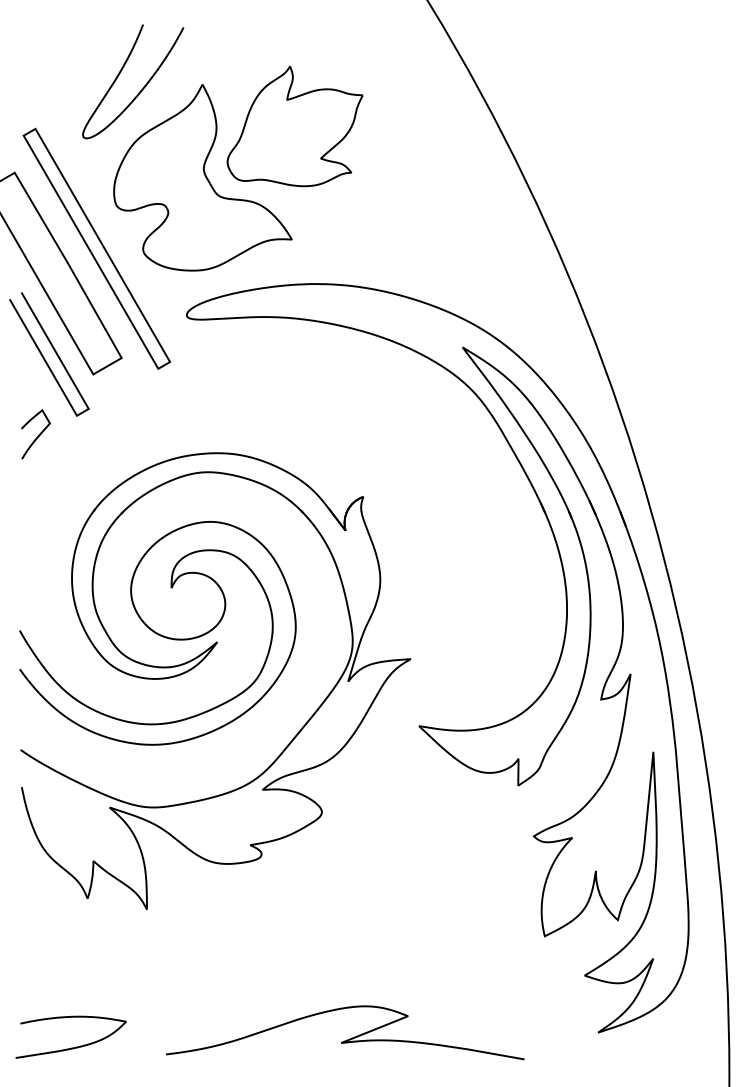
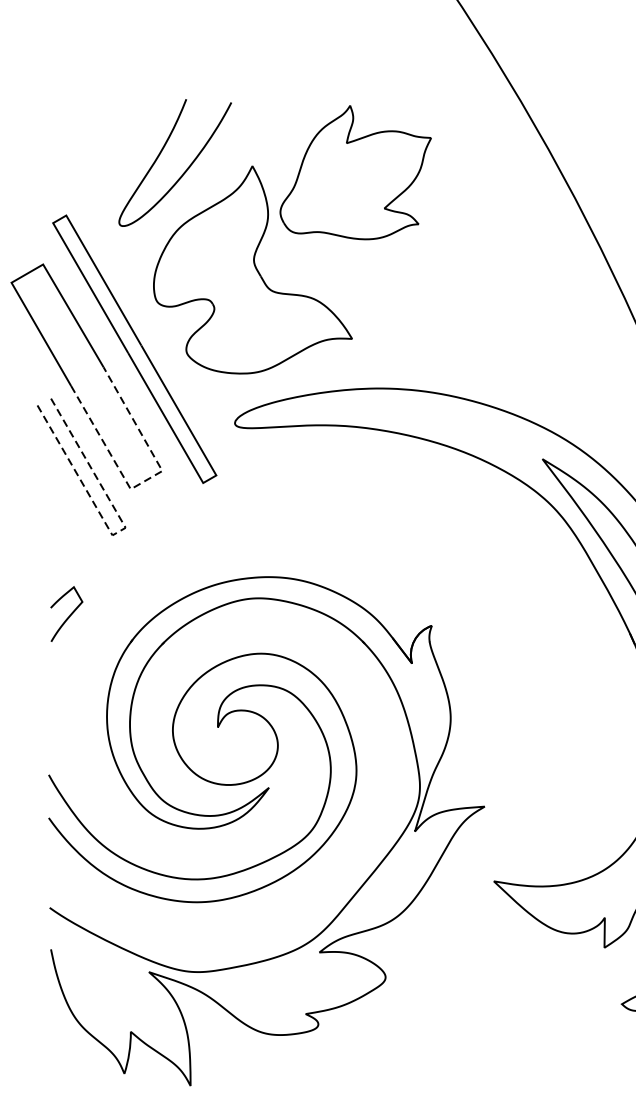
part: (294, 126) -> (355, 172), moved
line: (107, 365) -> (146, 479), solid -> dashed
line: (82, 412) -> (118, 531), solid -> dashed
curve: (37, 436) -> (68, 616), moved

